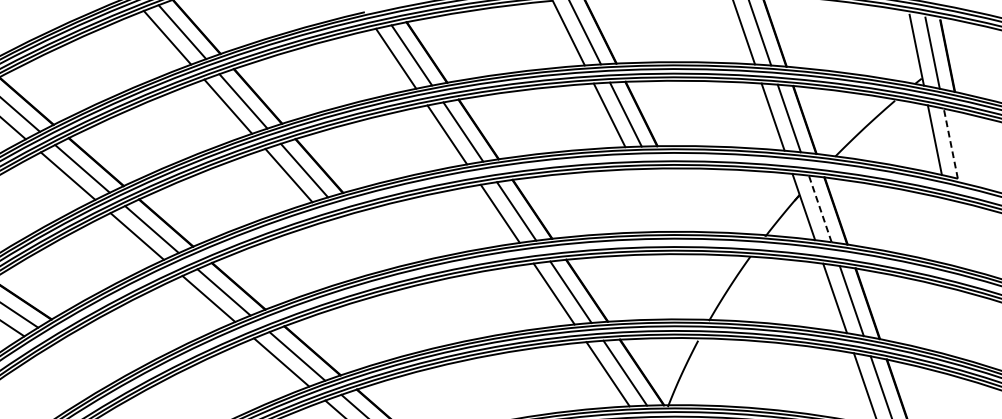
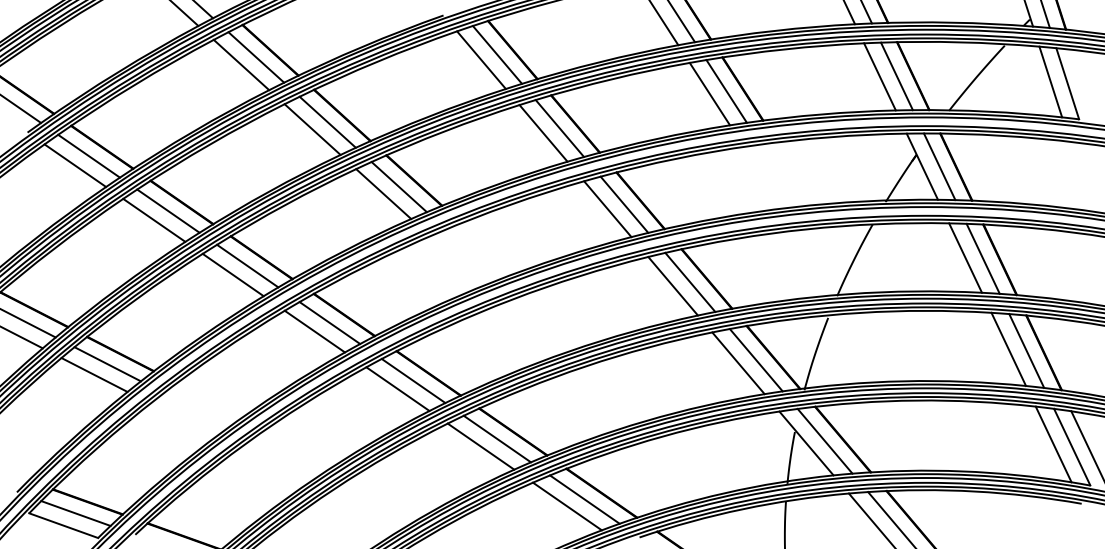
line: (950, 143) -> (1067, 83), dashed -> solid
line: (820, 208) -> (939, 166), dashed -> solid

